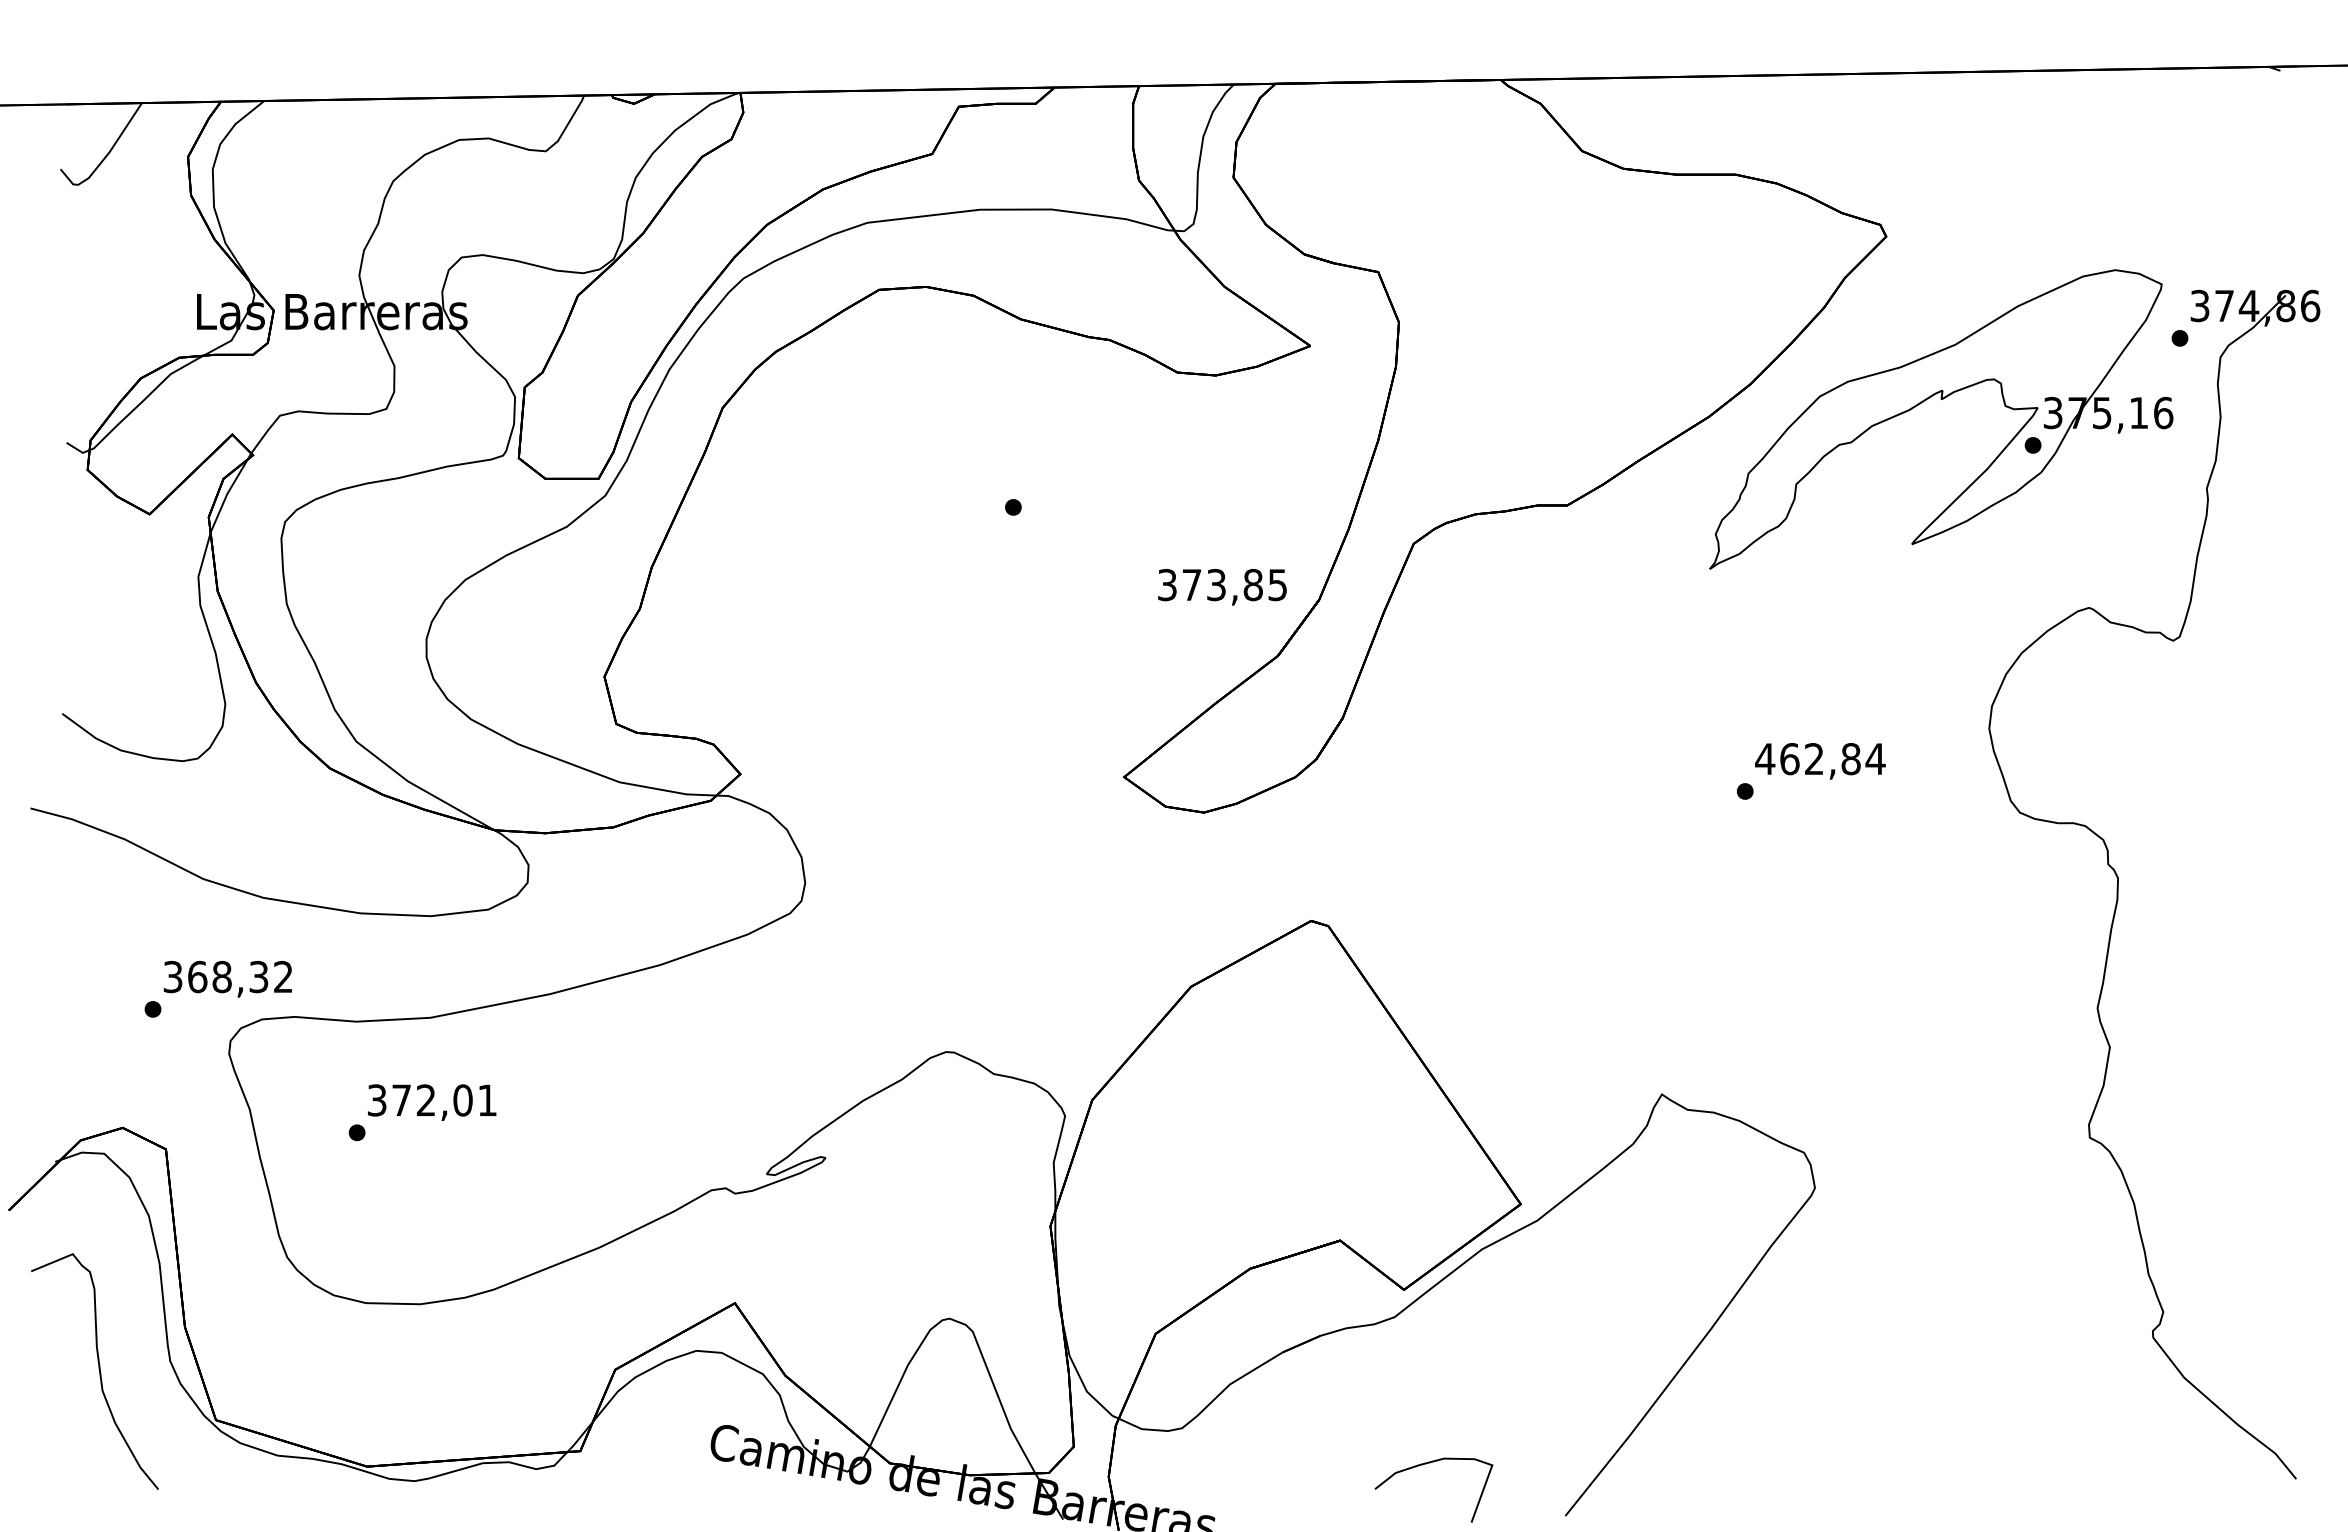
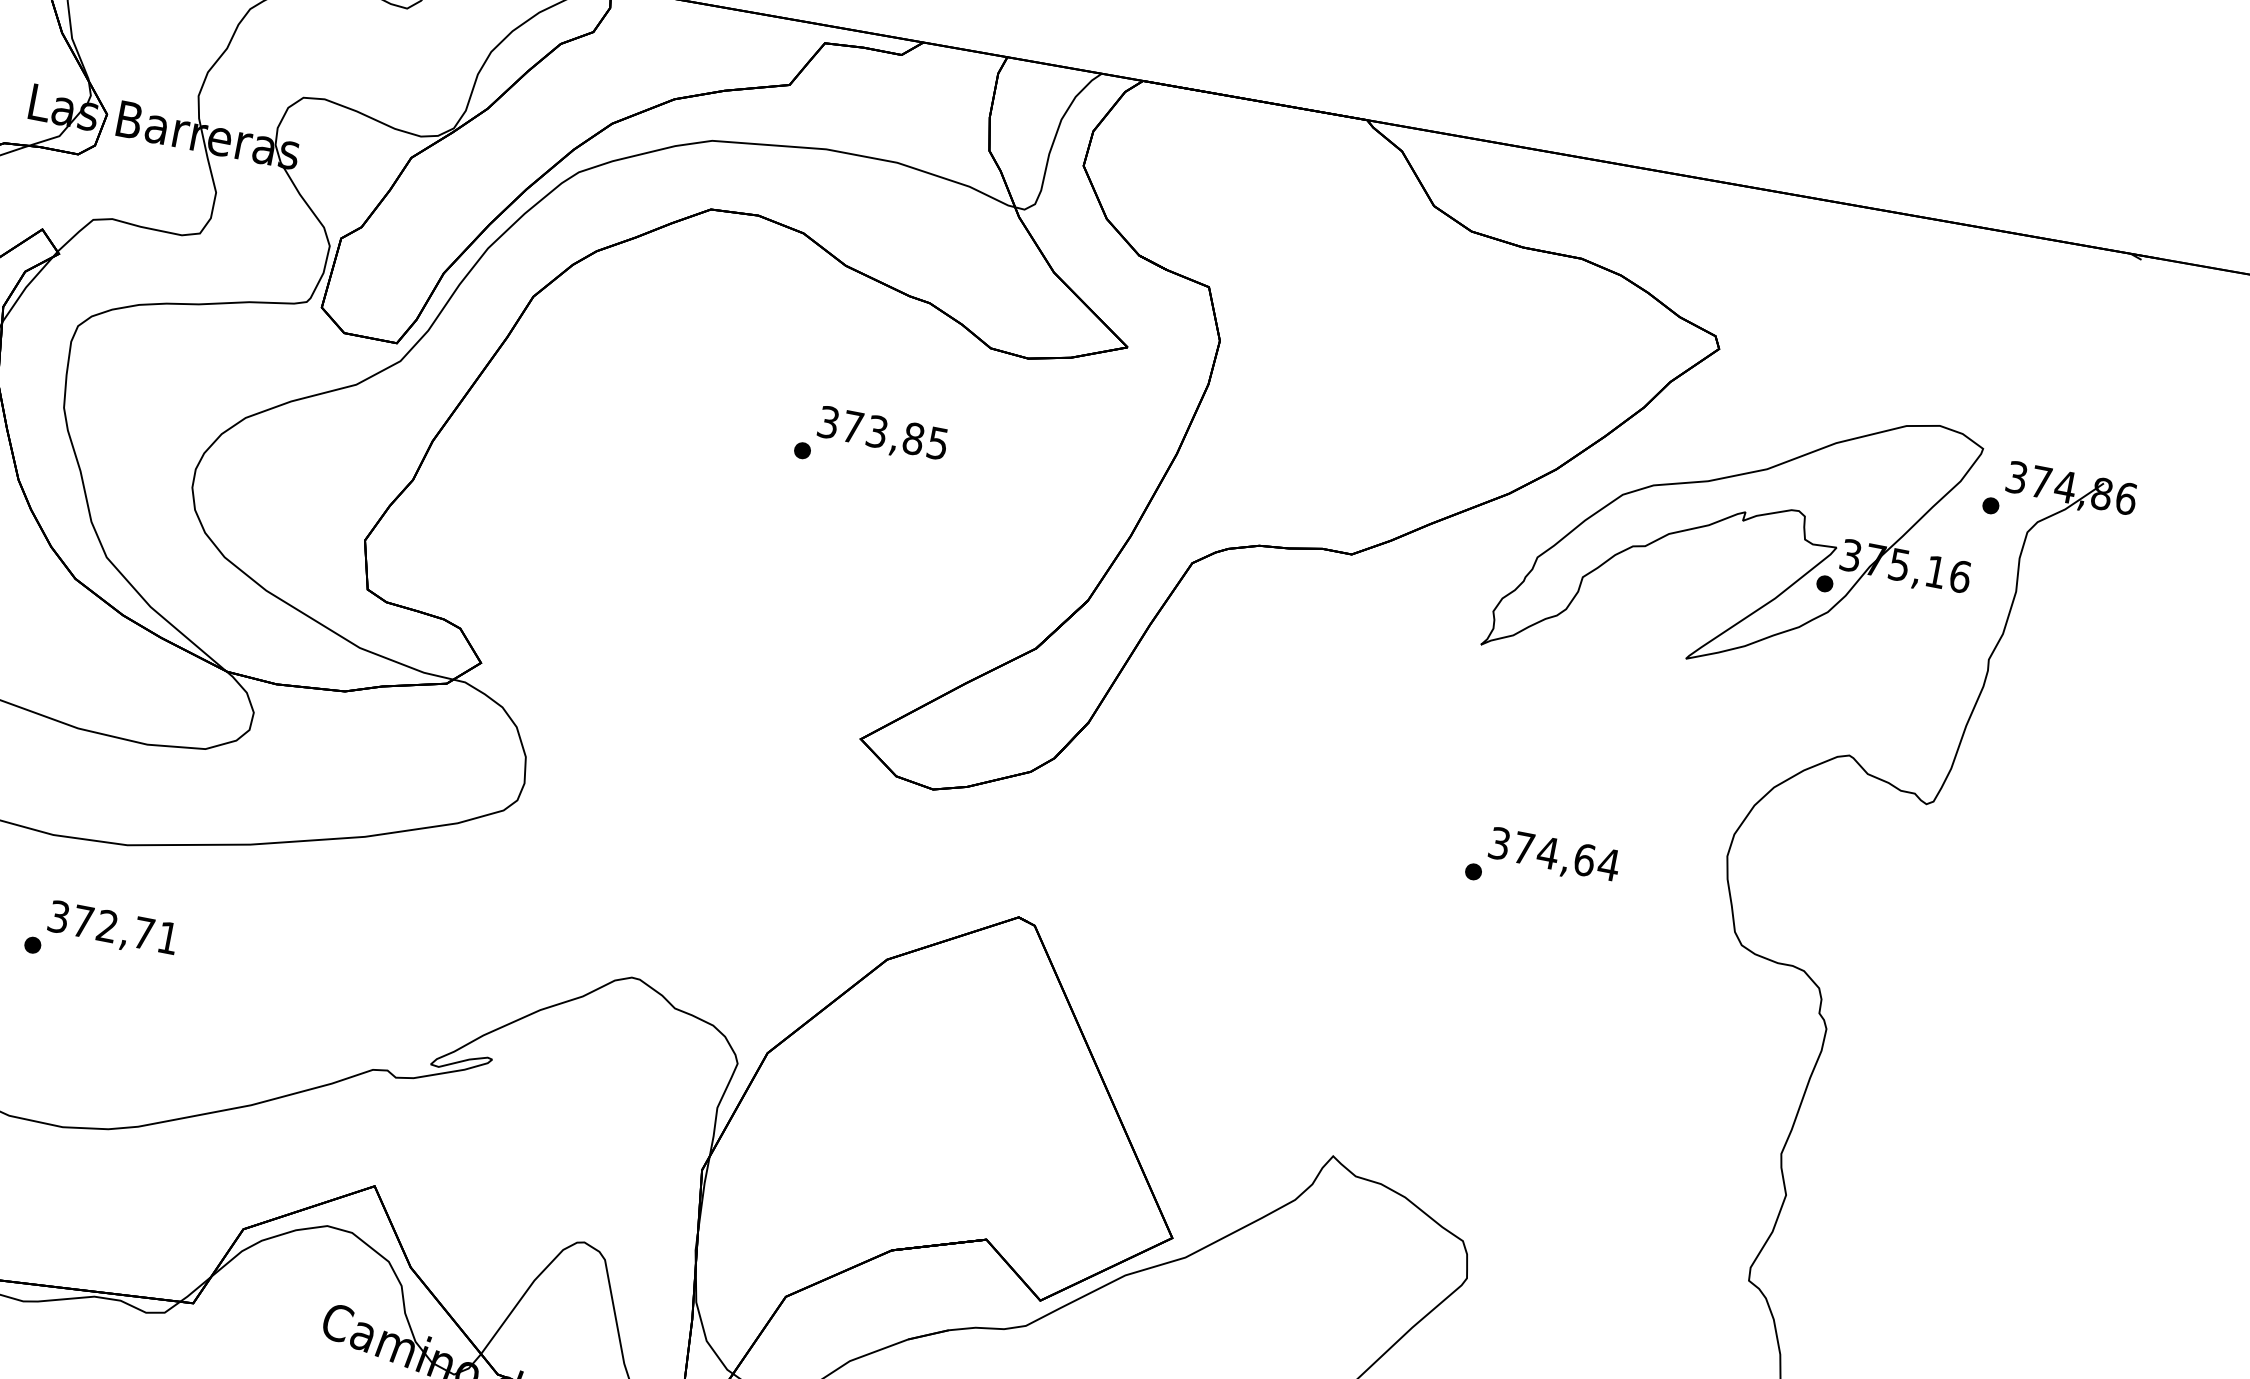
text: (1222, 587) -> (882, 435), moved
text: (1807, 759) -> (1541, 852), 462,84 -> 374,64
text: (462, 1100) -> (143, 933), 372,01 -> 372,71

